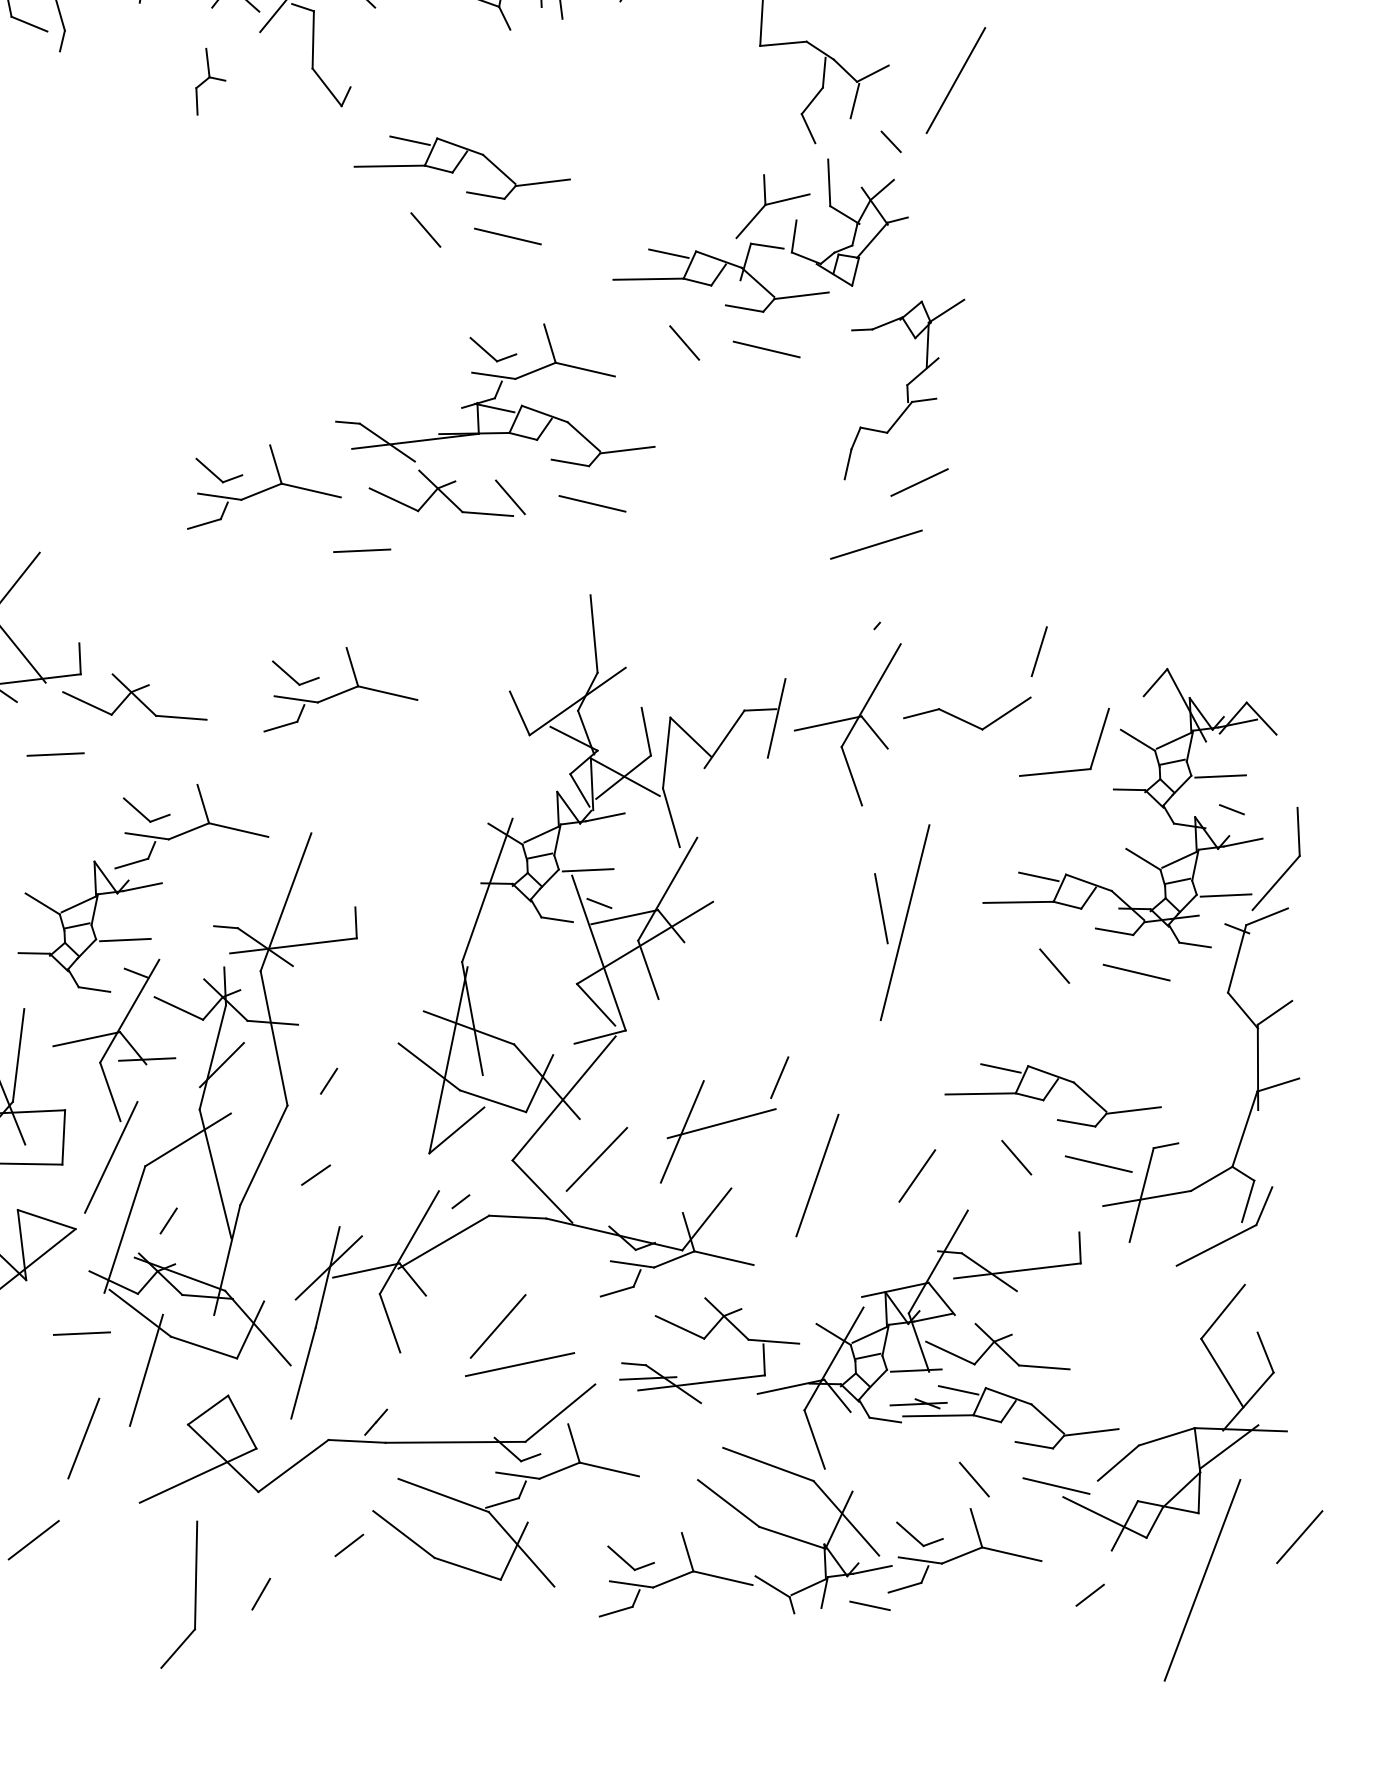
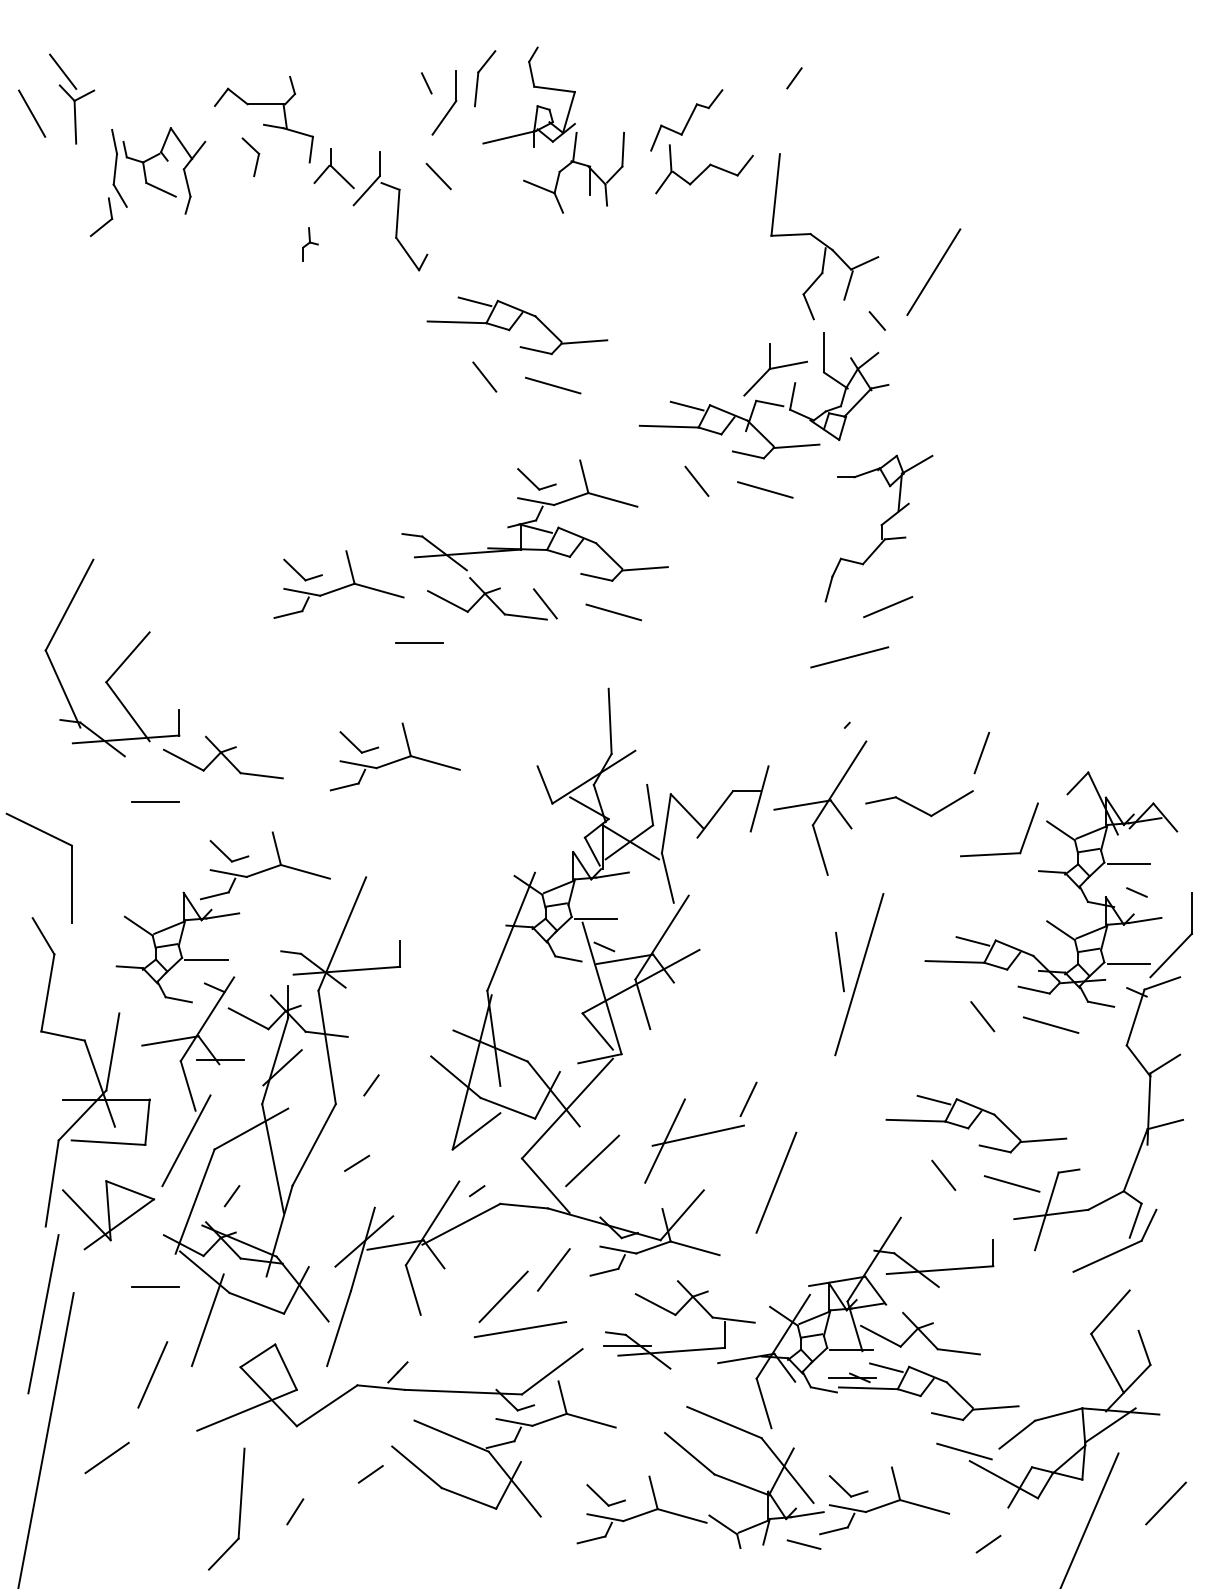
part: (210, 81) -> (310, 244), size x0.6
line: (916, 1175) -> (553, 1269), moved
line: (973, 1479) -> (895, 1442), removed

